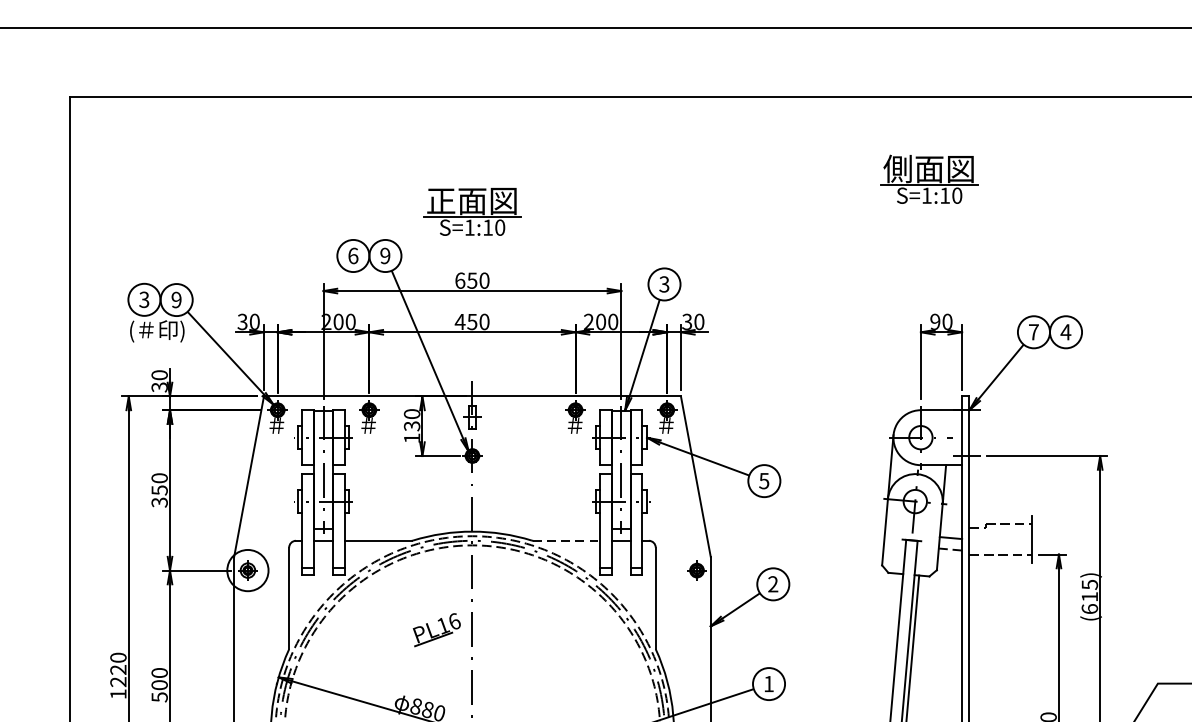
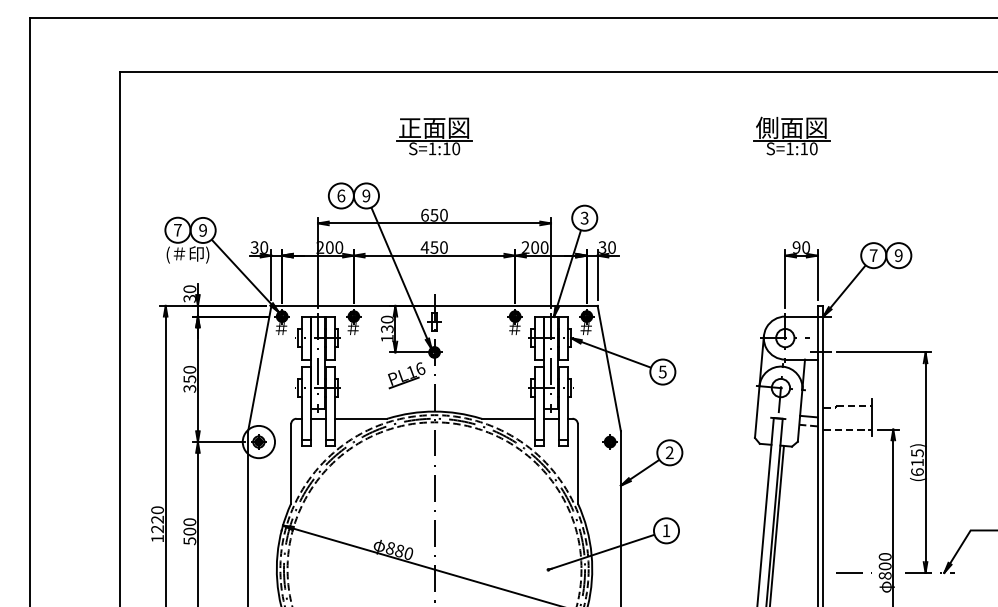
part: (472, 211) -> (434, 136), moved
text: (143, 298) -> (177, 229), 3 -> 7
text: (1065, 332) -> (898, 255), 4 -> 9
line: (567, 540) -> (508, 418), dashed -> solid
part: (436, 629) -> (406, 375), moved

